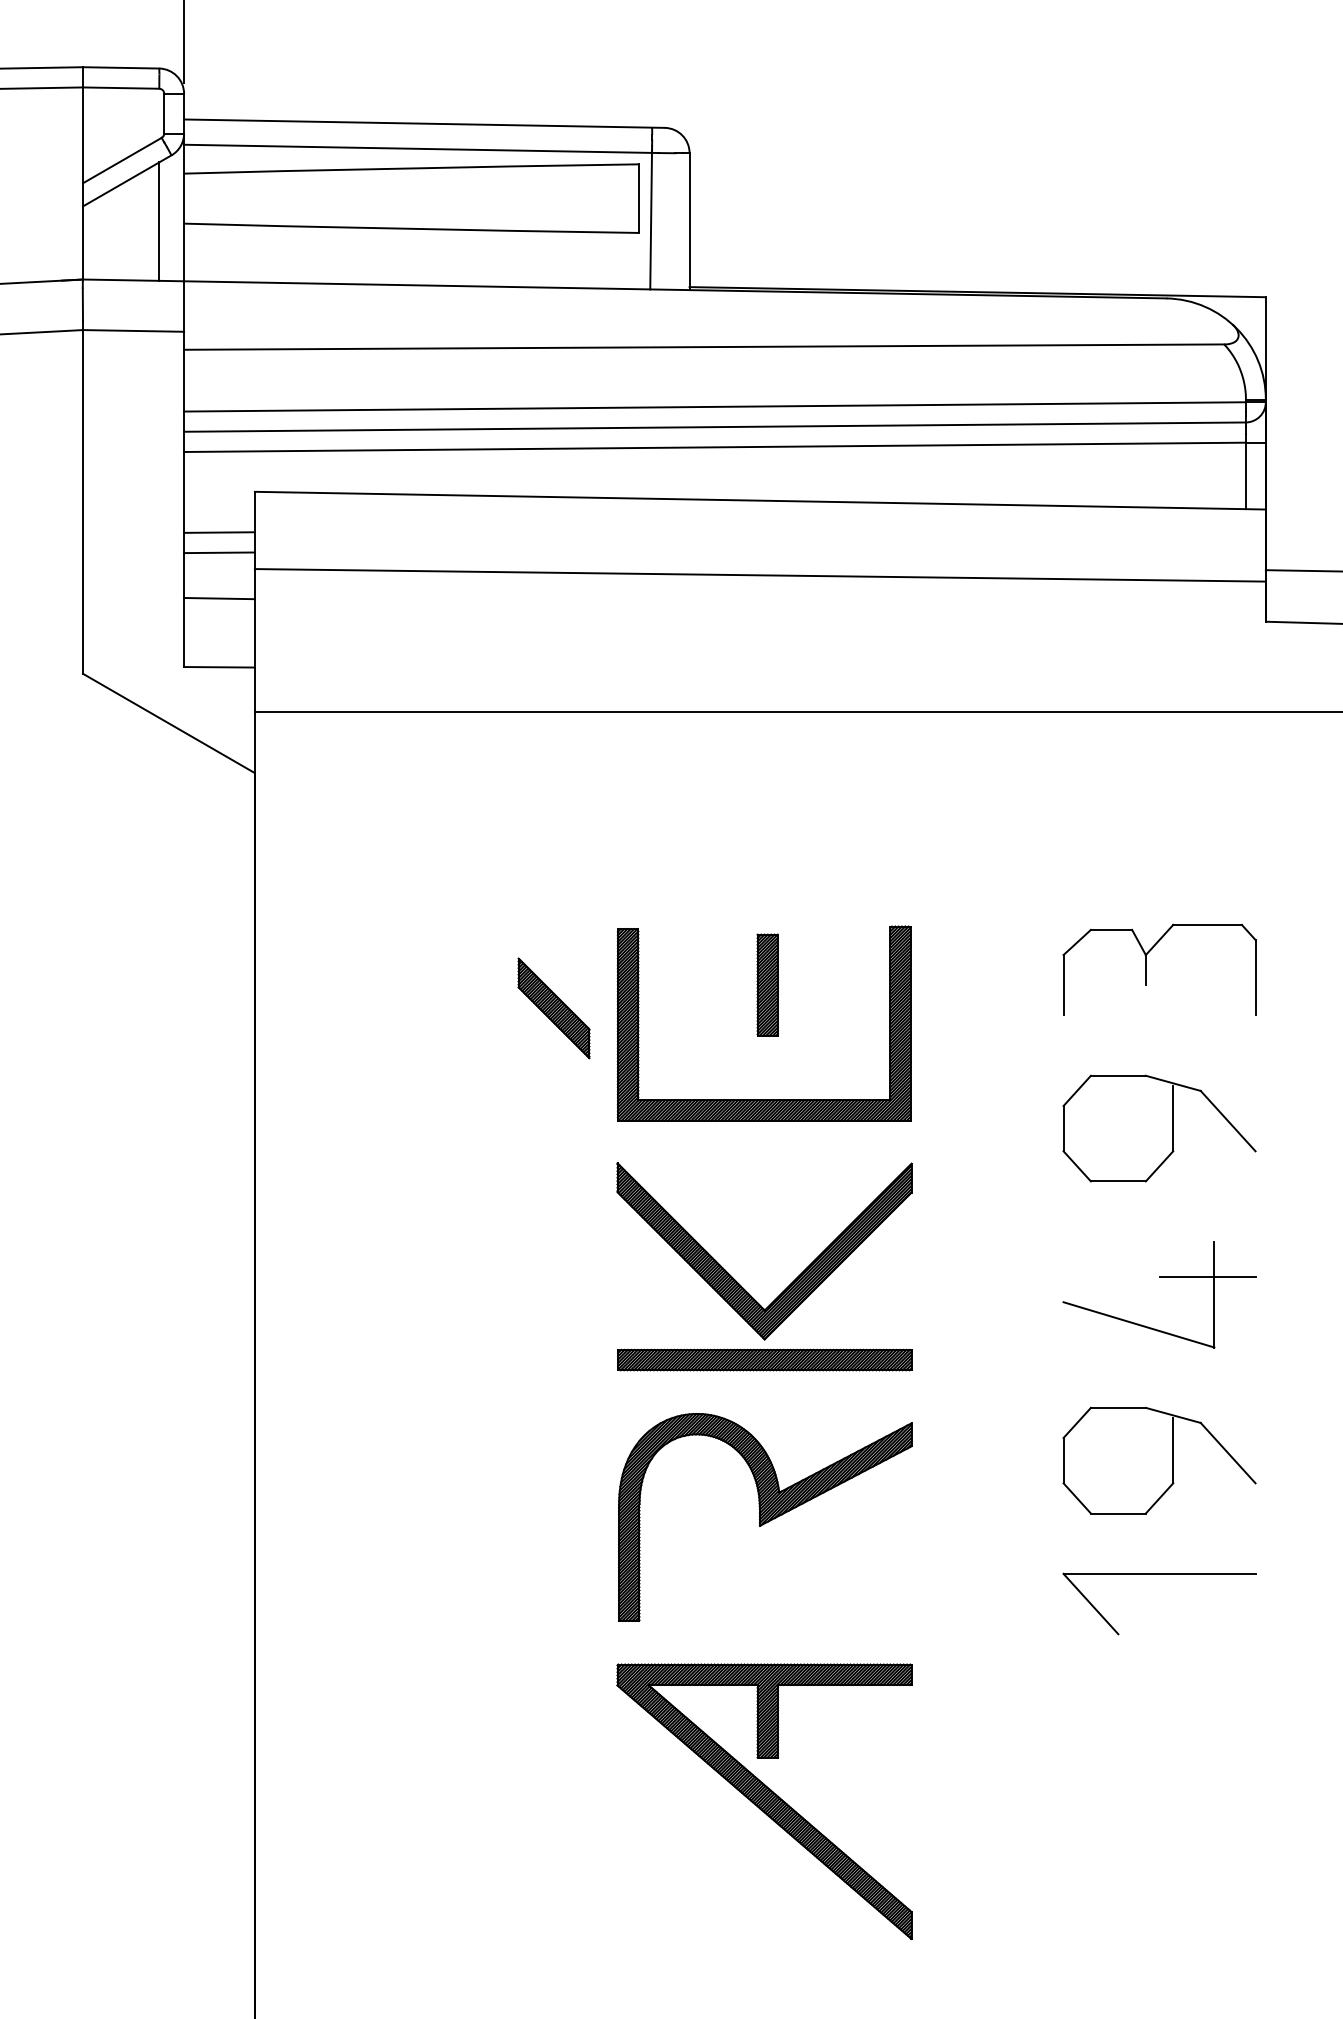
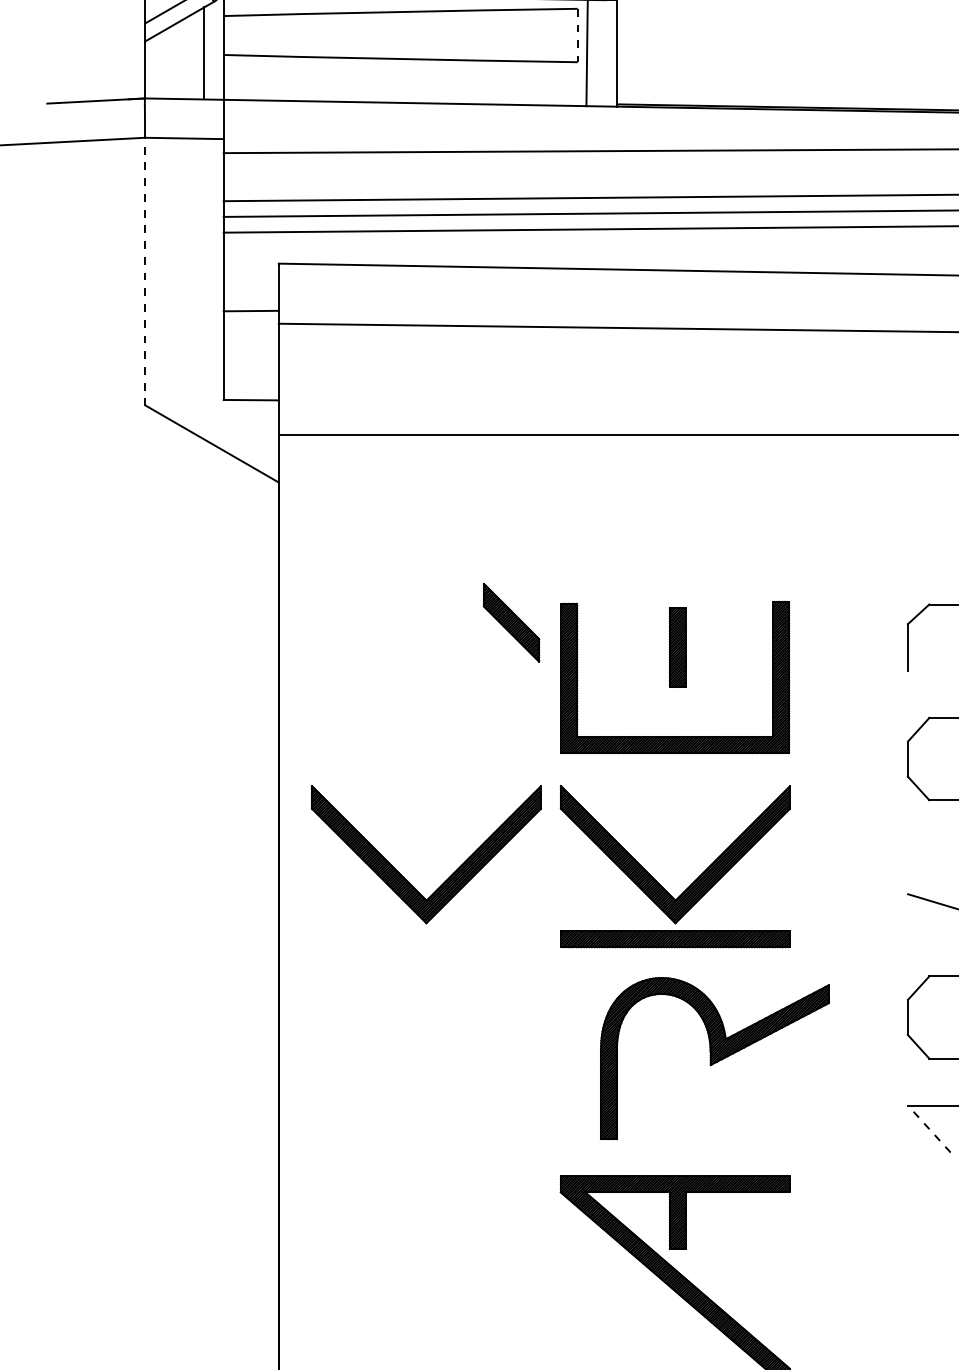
line: (639, 199) -> (578, 36), solid -> dashed
line: (83, 498) -> (145, 268), solid -> dashed
line: (219, 532) -> (251, 295), removed
line: (219, 598) -> (251, 346), removed
part: (553, 1008) -> (511, 622), moved
part: (415, 1279) -> (403, 876), added
part: (765, 1517) -> (715, 1058), moved
line: (1090, 1604) -> (928, 1129), solid -> dashed

